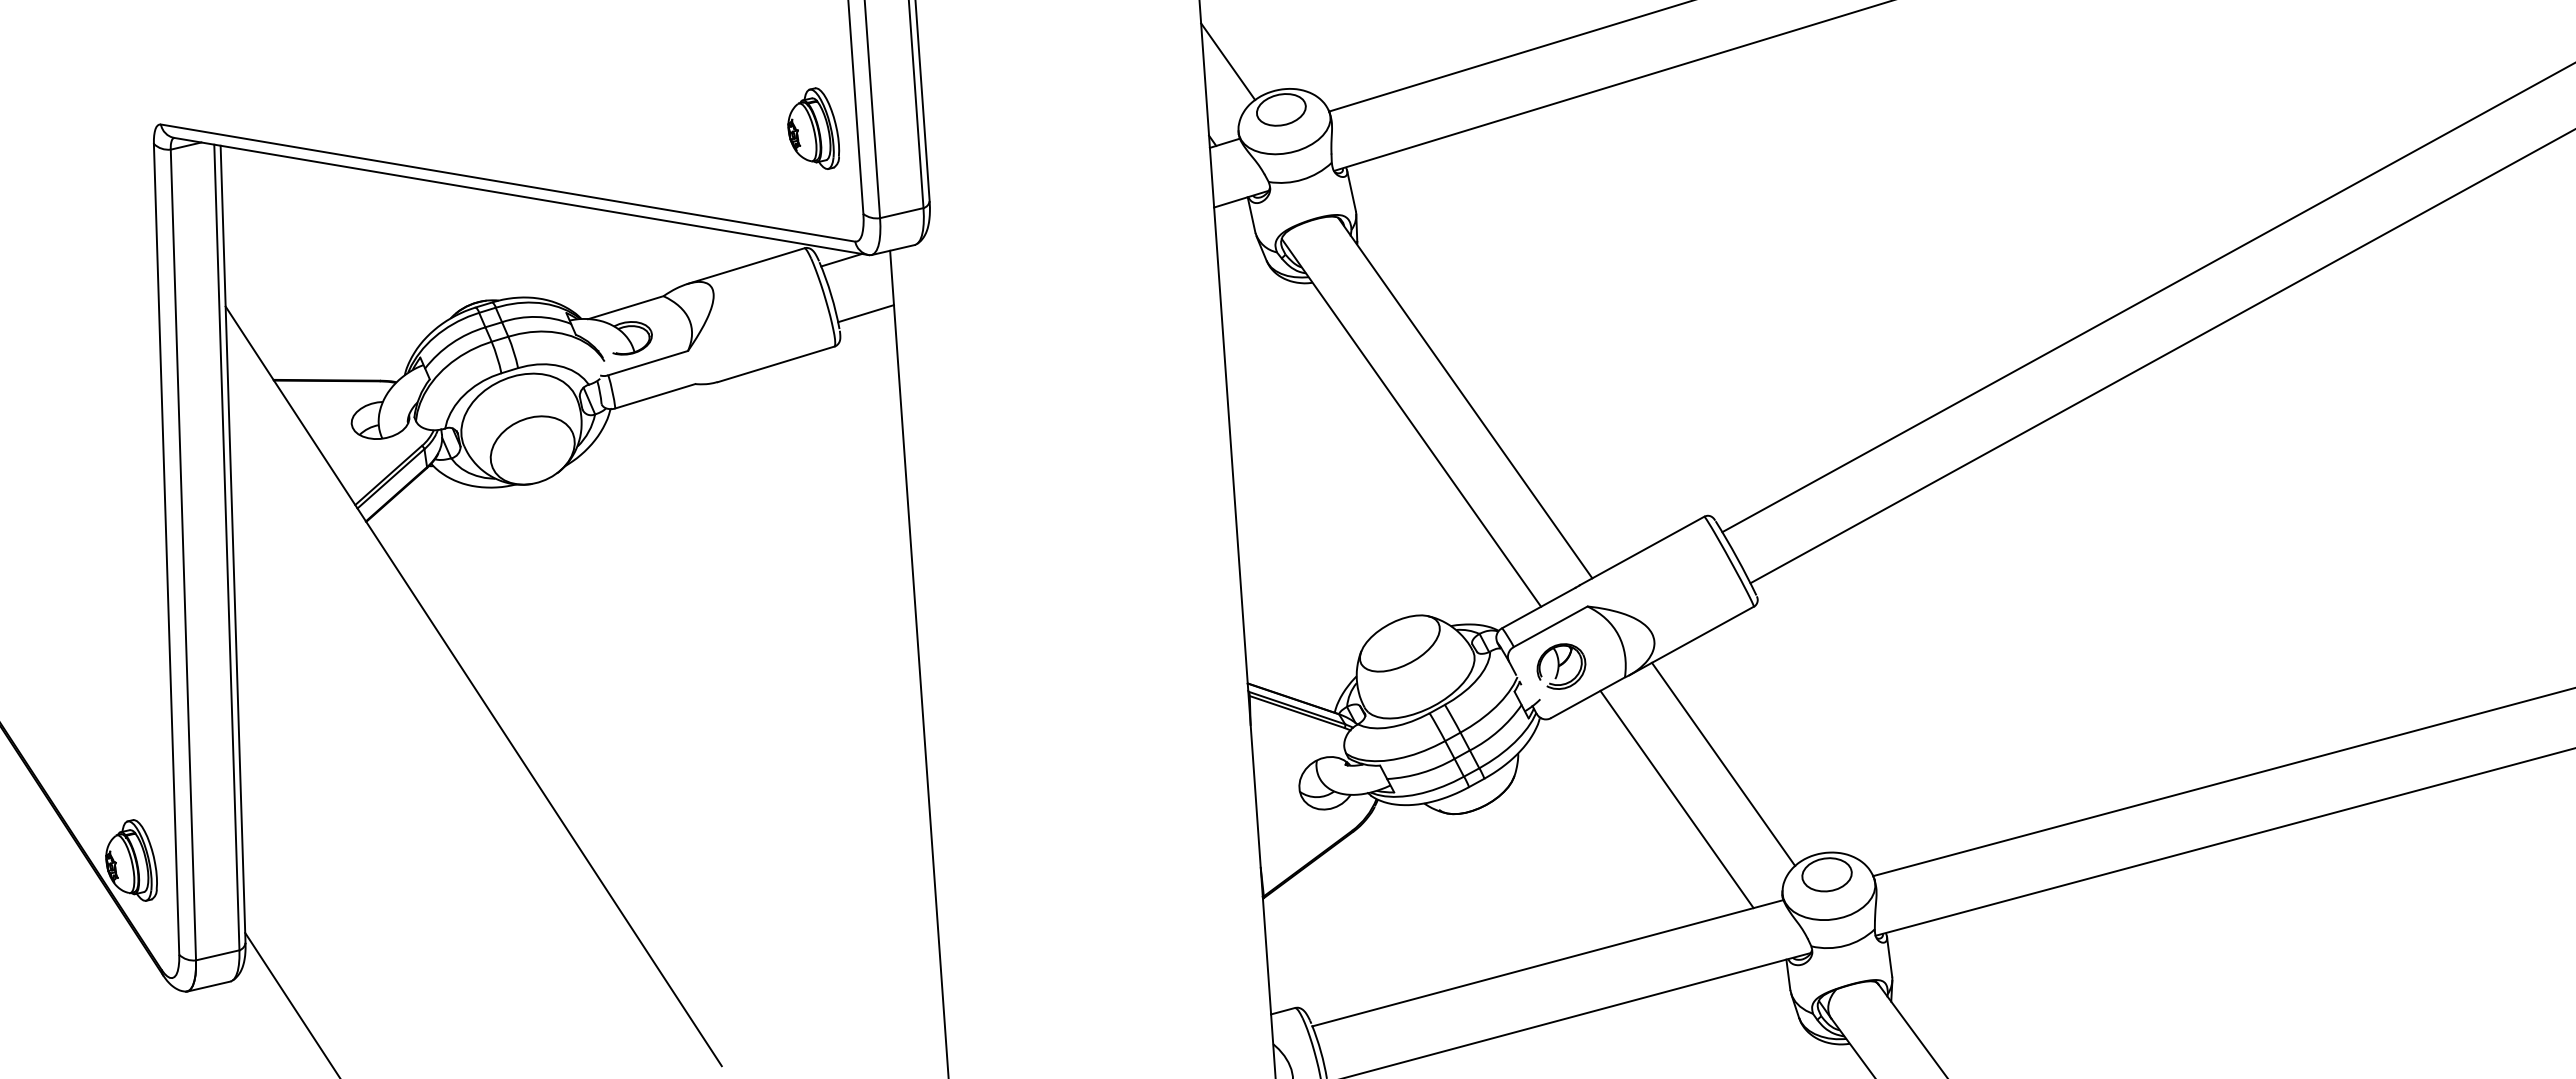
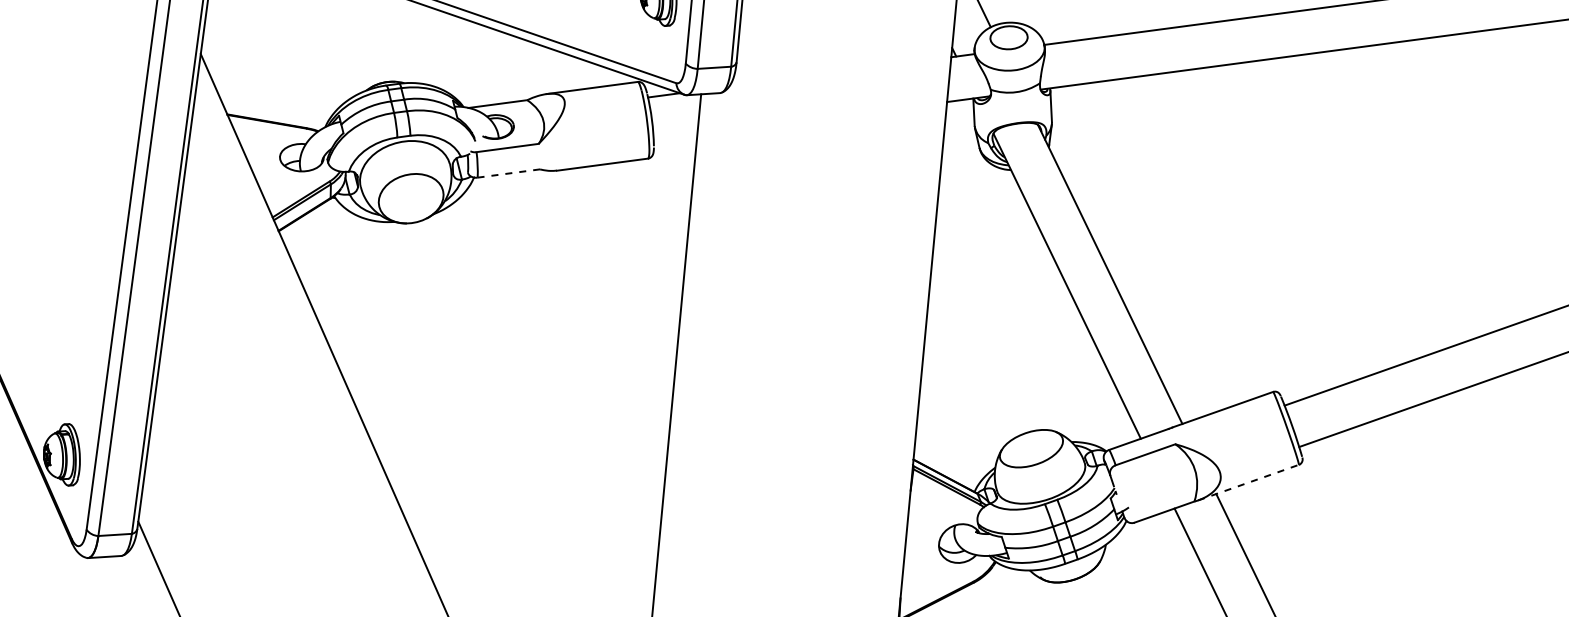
line: (865, 313) -> (675, 137), removed
line: (655, 396) -> (508, 173), solid -> dashed
line: (1691, 640) -> (1248, 482), solid -> dashed
part: (1561, 666) -> (1148, 485), removed

